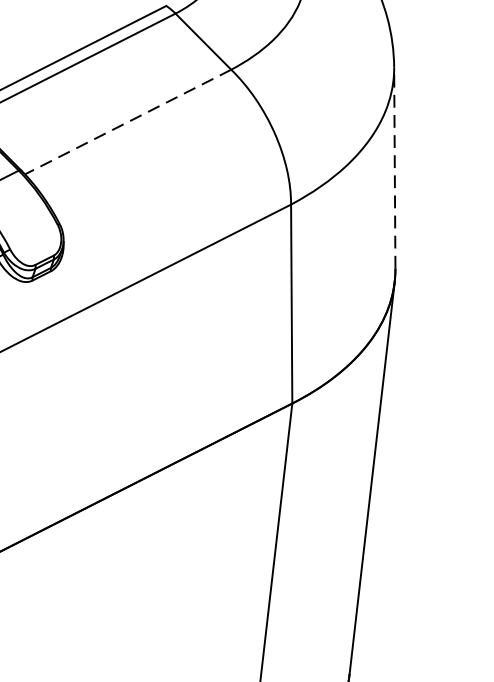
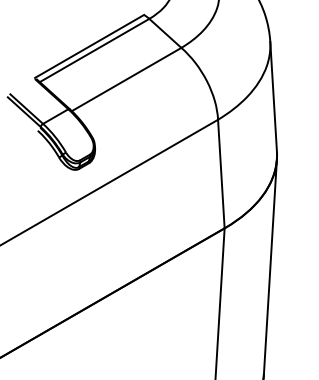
line: (127, 122) -> (126, 79), dashed -> solid
line: (394, 167) -> (273, 96), dashed -> solid

